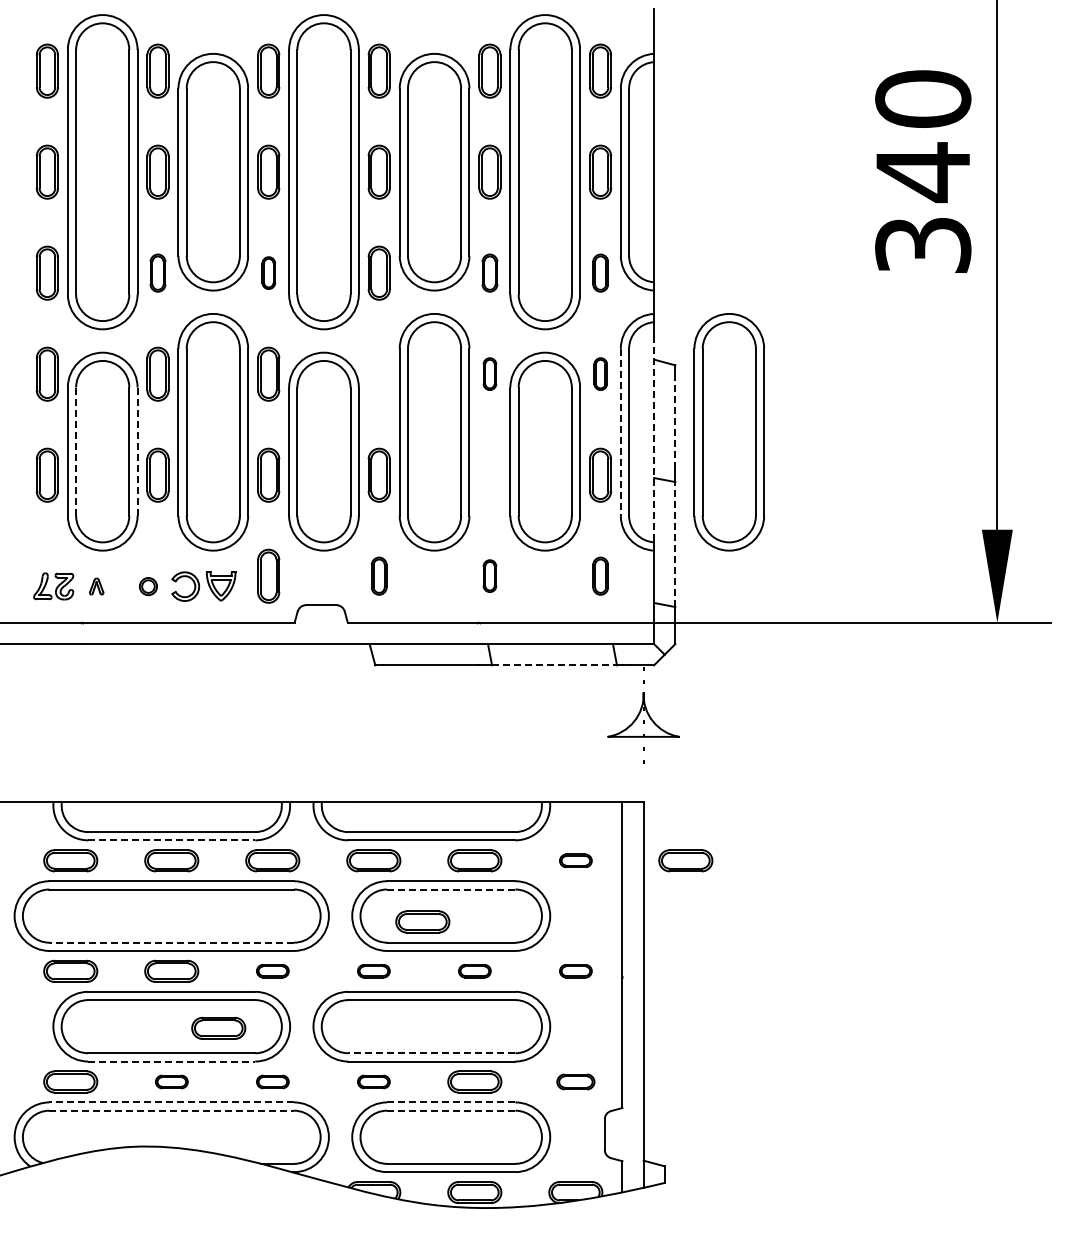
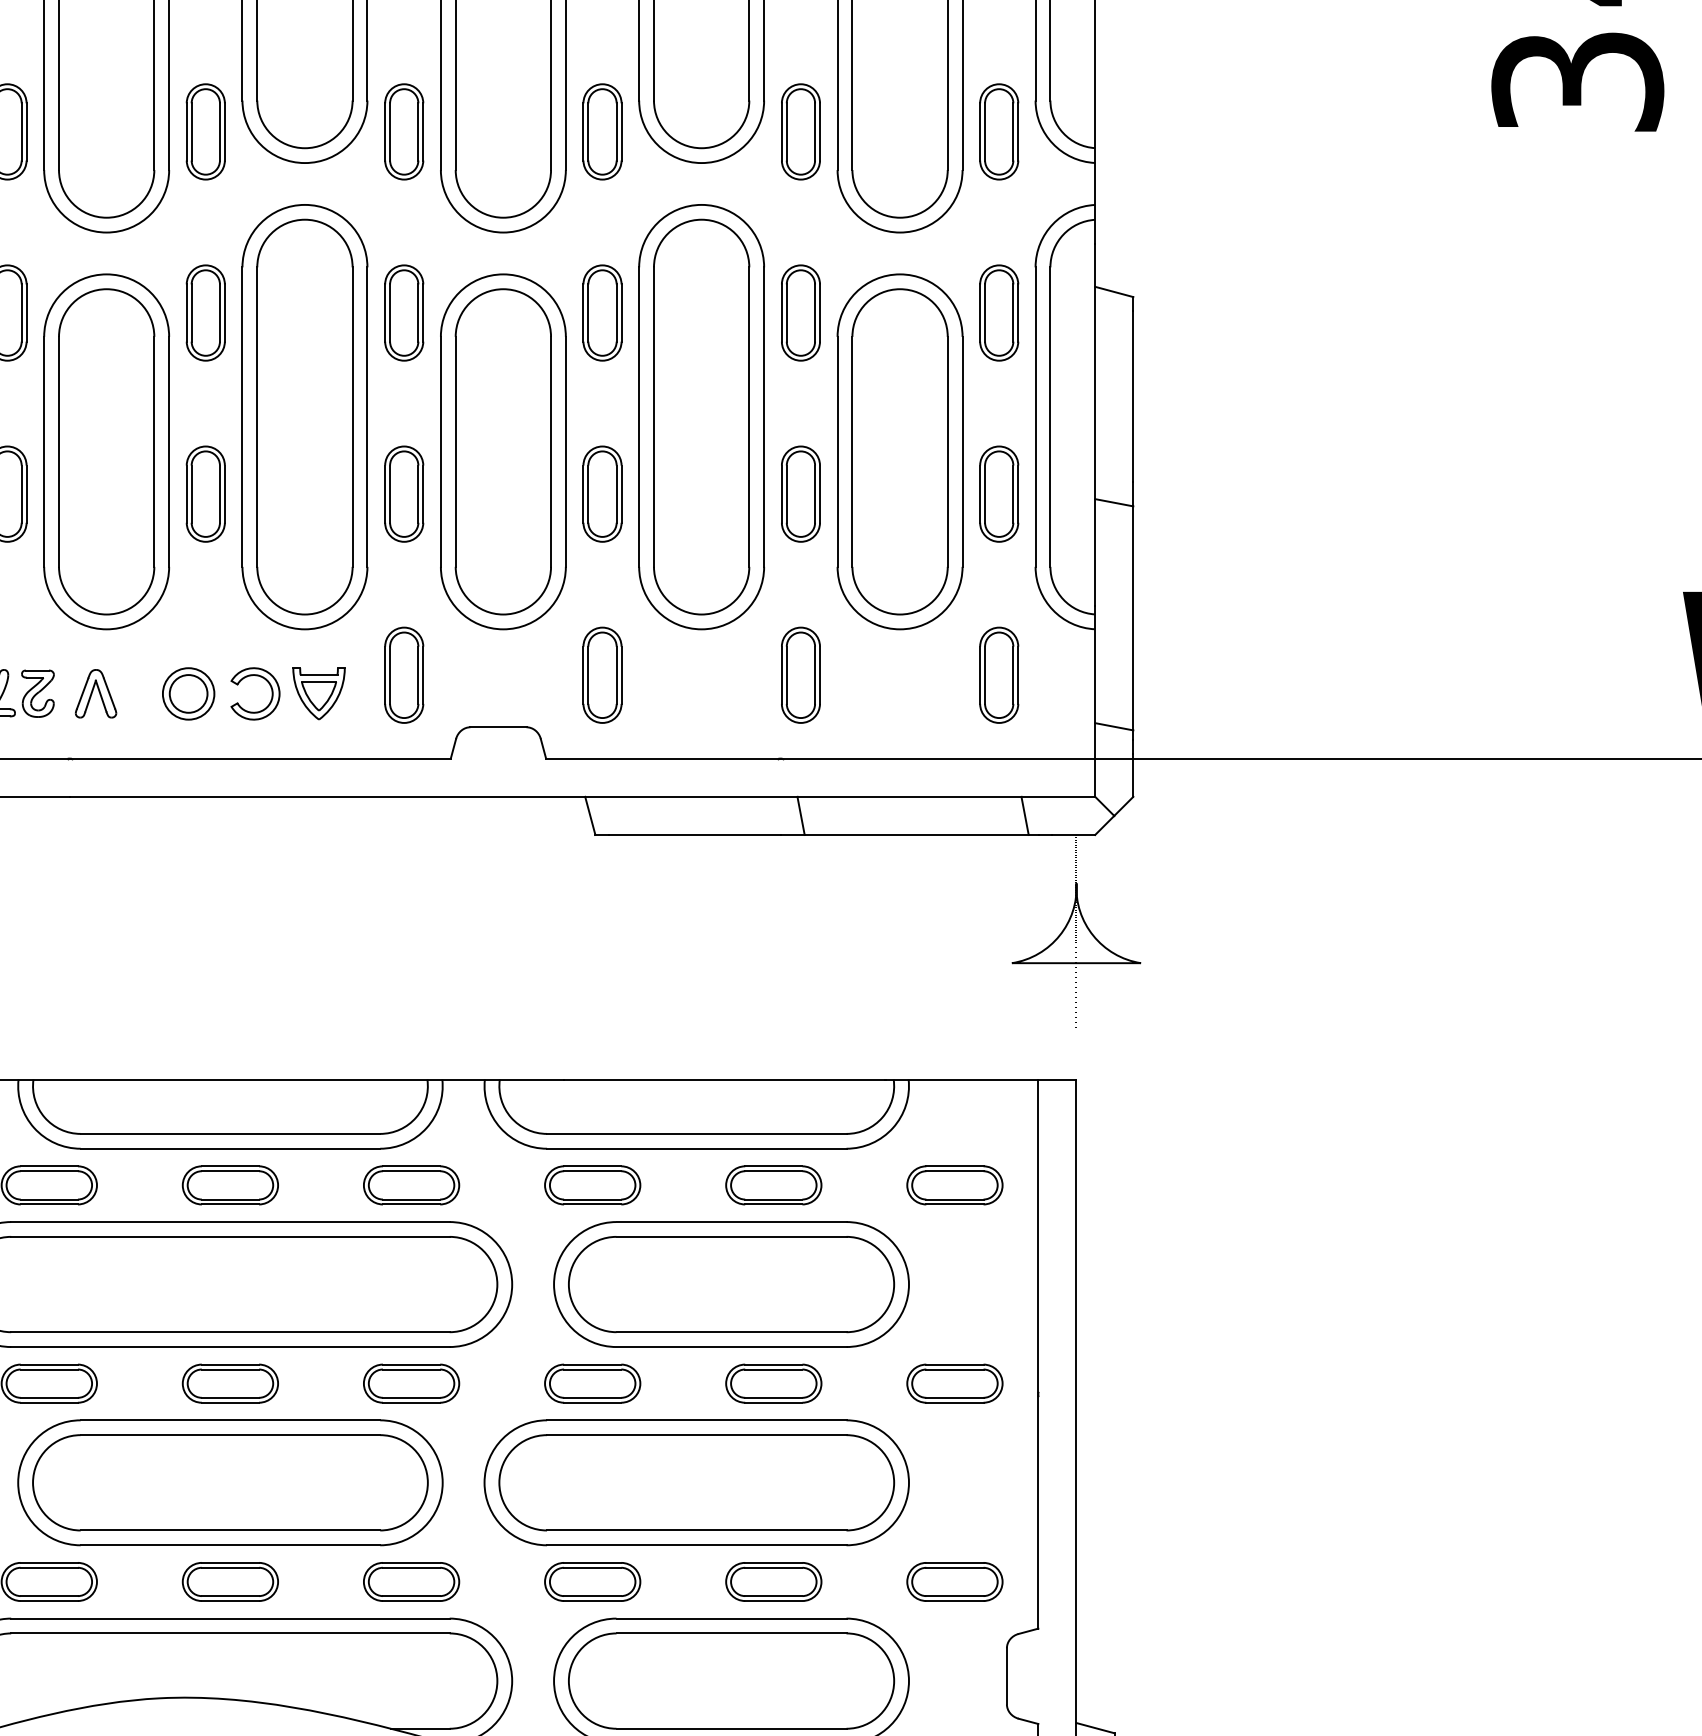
part: (157, 272) -> (204, 130), size x1.43
part: (268, 272) -> (403, 130), size x1.67
part: (489, 272) -> (800, 130), size x1.43
part: (600, 272) -> (999, 130), size x1.43
part: (378, 373) -> (601, 311), added
part: (489, 373) -> (800, 311), size x1.67
part: (600, 373) -> (999, 311), size x1.67
line: (675, 420) -> (1133, 395), dashed -> solid
line: (620, 432) -> (1034, 417), dashed -> solid
part: (728, 432) -> (1228, 417), removed
line: (654, 436) -> (1095, 424), dashed -> solid
line: (76, 452) -> (59, 453), dashed -> solid
line: (137, 452) -> (169, 453), dashed -> solid
part: (489, 474) -> (800, 492), added
line: (675, 544) -> (1133, 618), dashed -> solid
part: (378, 575) -> (601, 673), size x1.43
part: (489, 575) -> (800, 673), size x1.67
part: (600, 575) -> (999, 673), size x1.43
part: (96, 586) -> (95, 693), size x1.67
part: (148, 586) -> (188, 693), size x1.67
line: (555, 665) -> (918, 835), dashed -> solid
line: (171, 840) -> (229, 1149), dashed -> solid
part: (575, 860) -> (954, 1184), size x1.67
part: (685, 860) -> (1151, 1184), removed
line: (451, 889) -> (731, 1236), dashed -> solid
part: (422, 921) -> (679, 1294), removed
line: (171, 942) -> (229, 1331), dashed -> solid
part: (272, 970) -> (411, 1382), size x1.67
part: (373, 970) -> (592, 1382), size x1.67
part: (474, 970) -> (773, 1382), size x1.67
part: (575, 970) -> (954, 1382), size x1.67
part: (218, 1027) -> (314, 1484), removed
line: (431, 1053) -> (696, 1530), dashed -> solid
line: (171, 1061) -> (229, 1545), dashed -> solid
part: (171, 1081) -> (229, 1581), size x1.67
part: (272, 1081) -> (411, 1581), size x1.67
part: (373, 1081) -> (592, 1581), size x1.67
part: (575, 1081) -> (954, 1581), size x1.43
line: (171, 1102) -> (229, 1618), dashed -> solid
line: (450, 1102) -> (730, 1618), dashed -> solid
line: (172, 1110) -> (231, 1633), dashed -> solid
line: (451, 1110) -> (731, 1633), dashed -> solid

